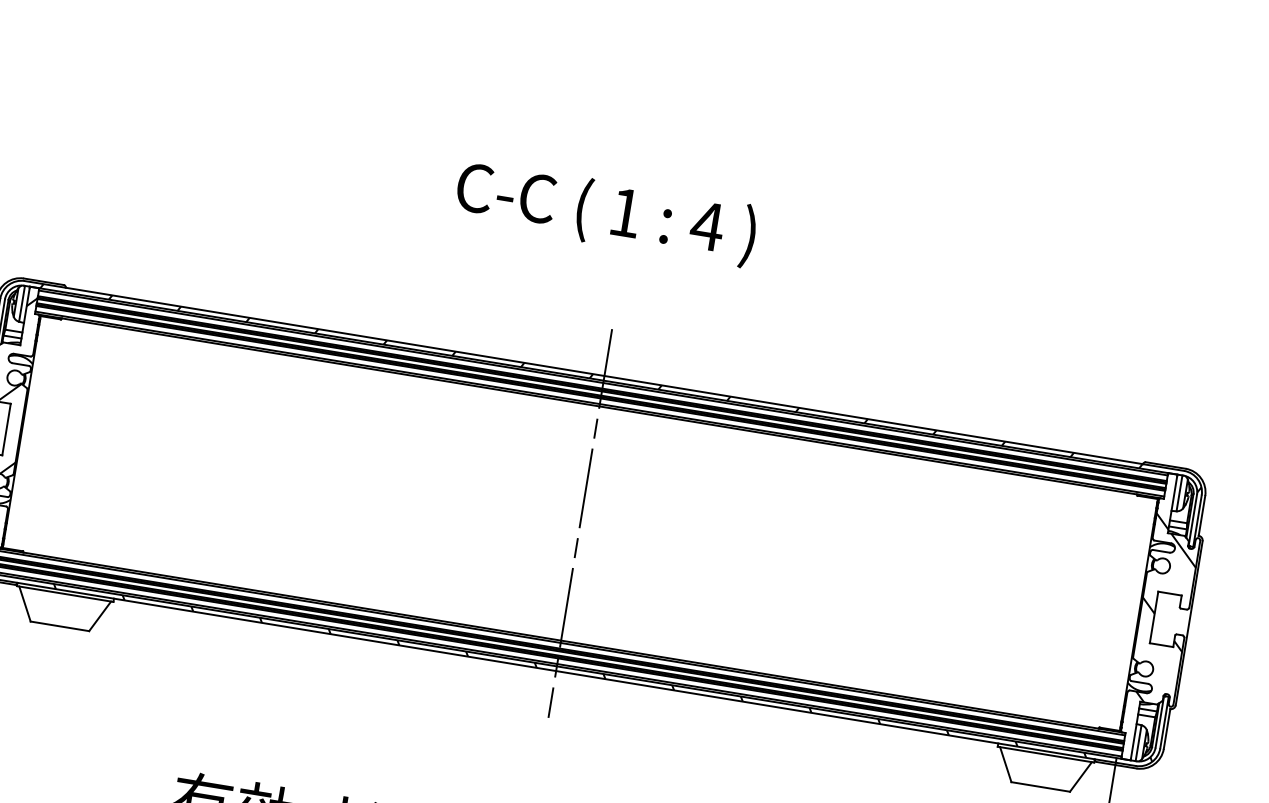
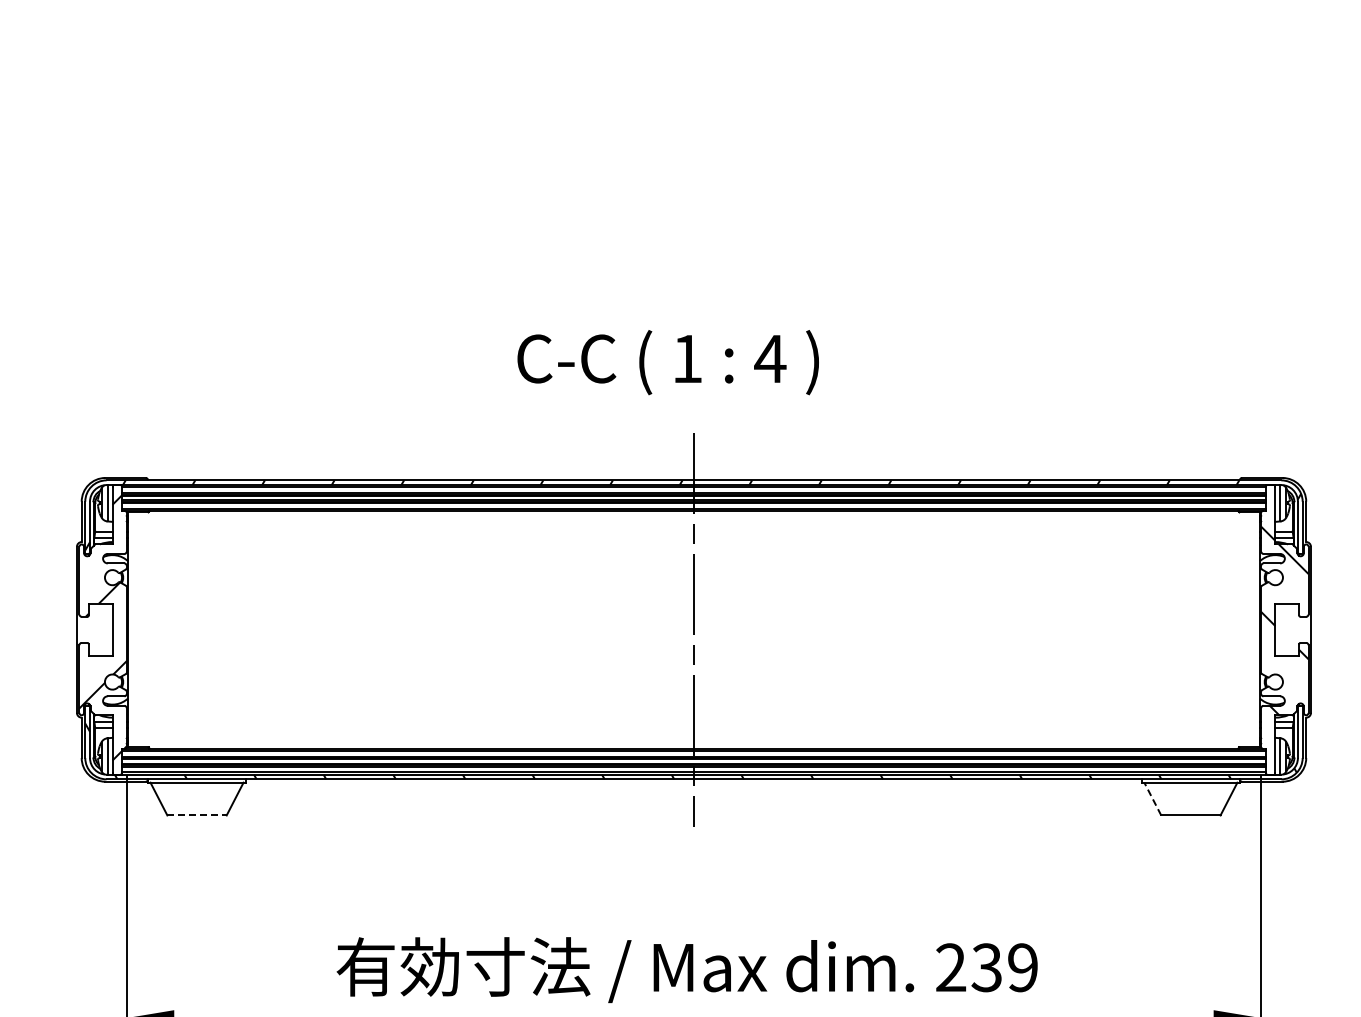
text: (605, 213) -> (667, 362), moved
line: (60, 626) -> (197, 815), solid -> dashed
line: (1005, 764) -> (1152, 798), solid -> dashed

